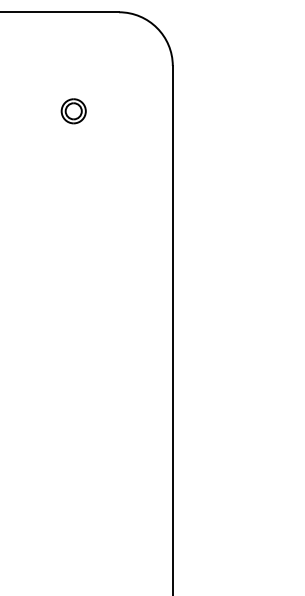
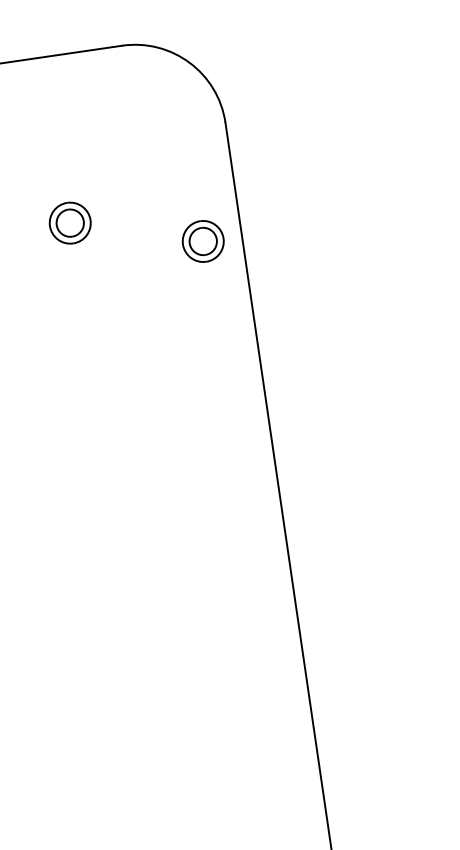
part: (149, 133) -> (202, 241), added

